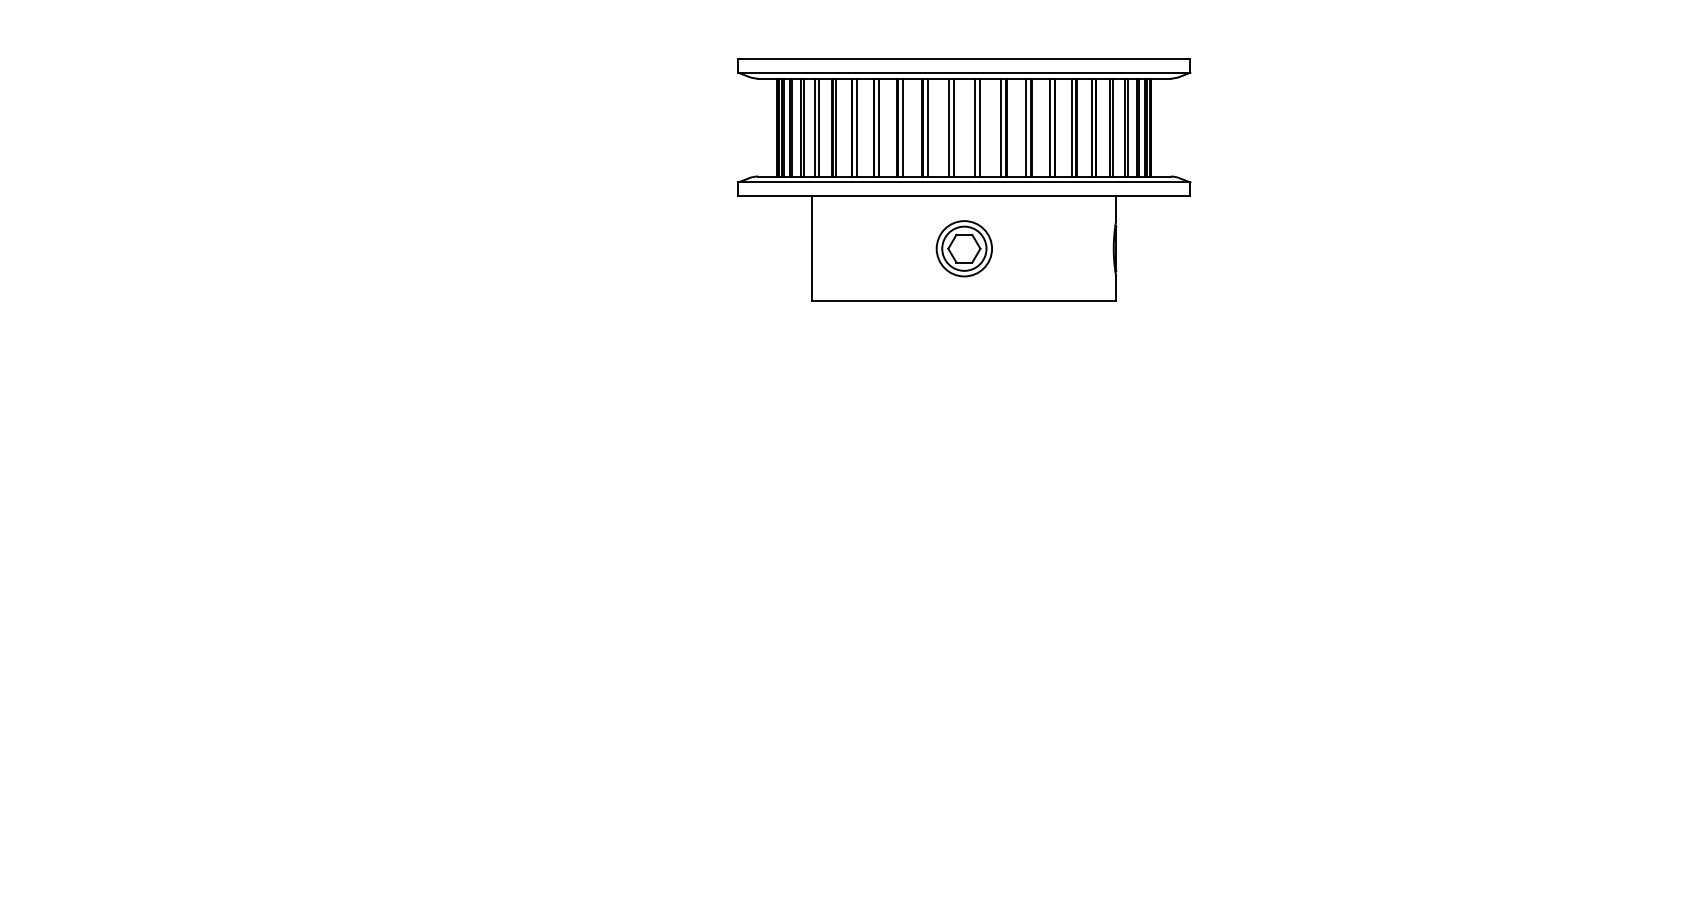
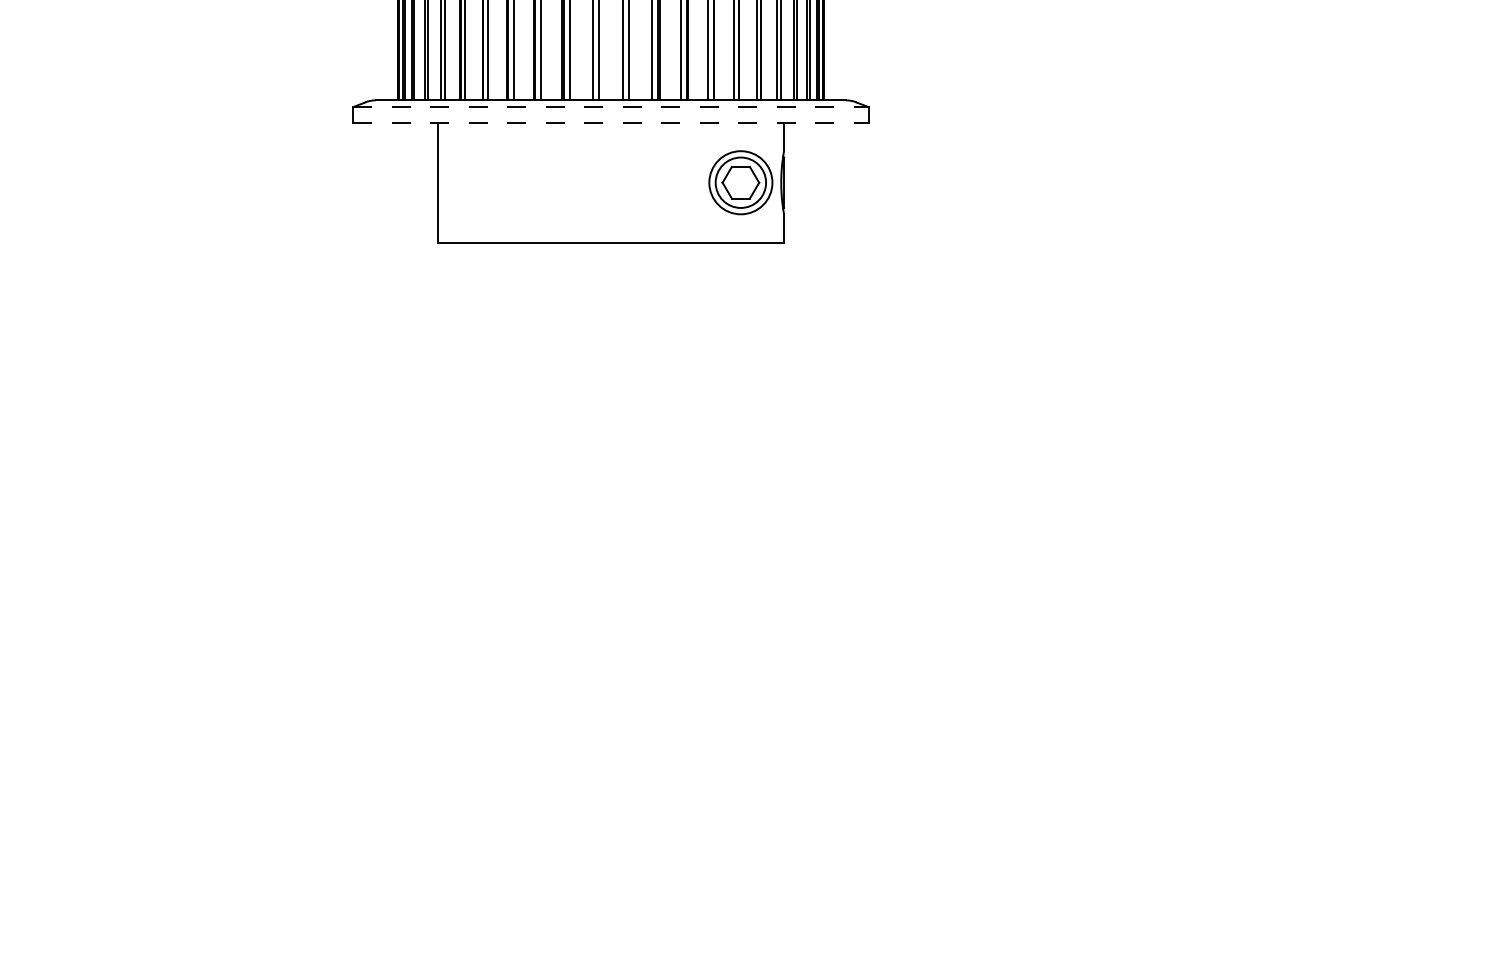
line: (964, 182) -> (611, 107), solid -> dashed
line: (964, 195) -> (611, 122), solid -> dashed
part: (963, 248) -> (739, 182), moved

